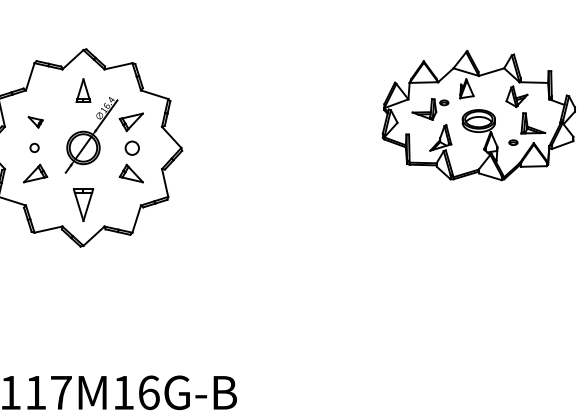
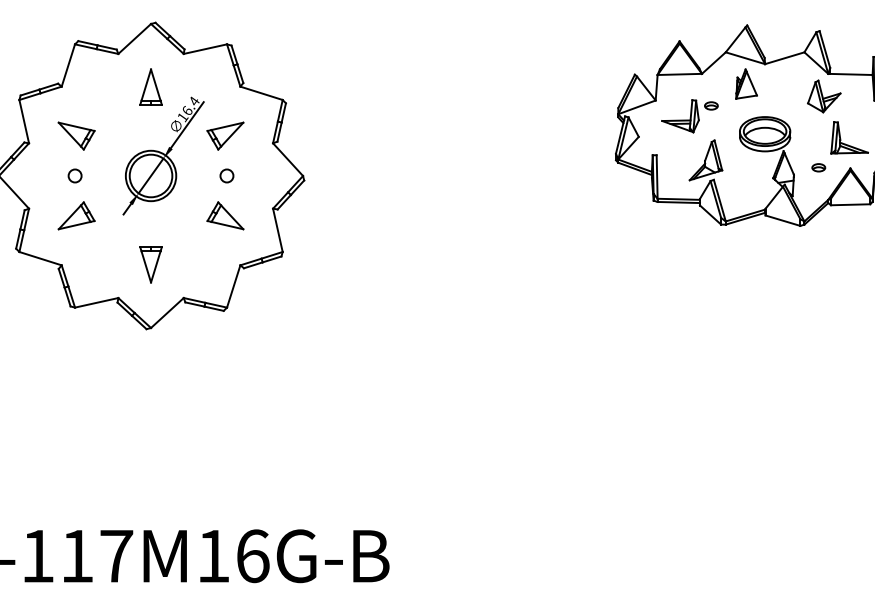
part: (35, 122) -> (76, 136), size x1.67
circle: (132, 147) -> (227, 175), size x0.62
part: (83, 205) -> (151, 265), size x0.71

